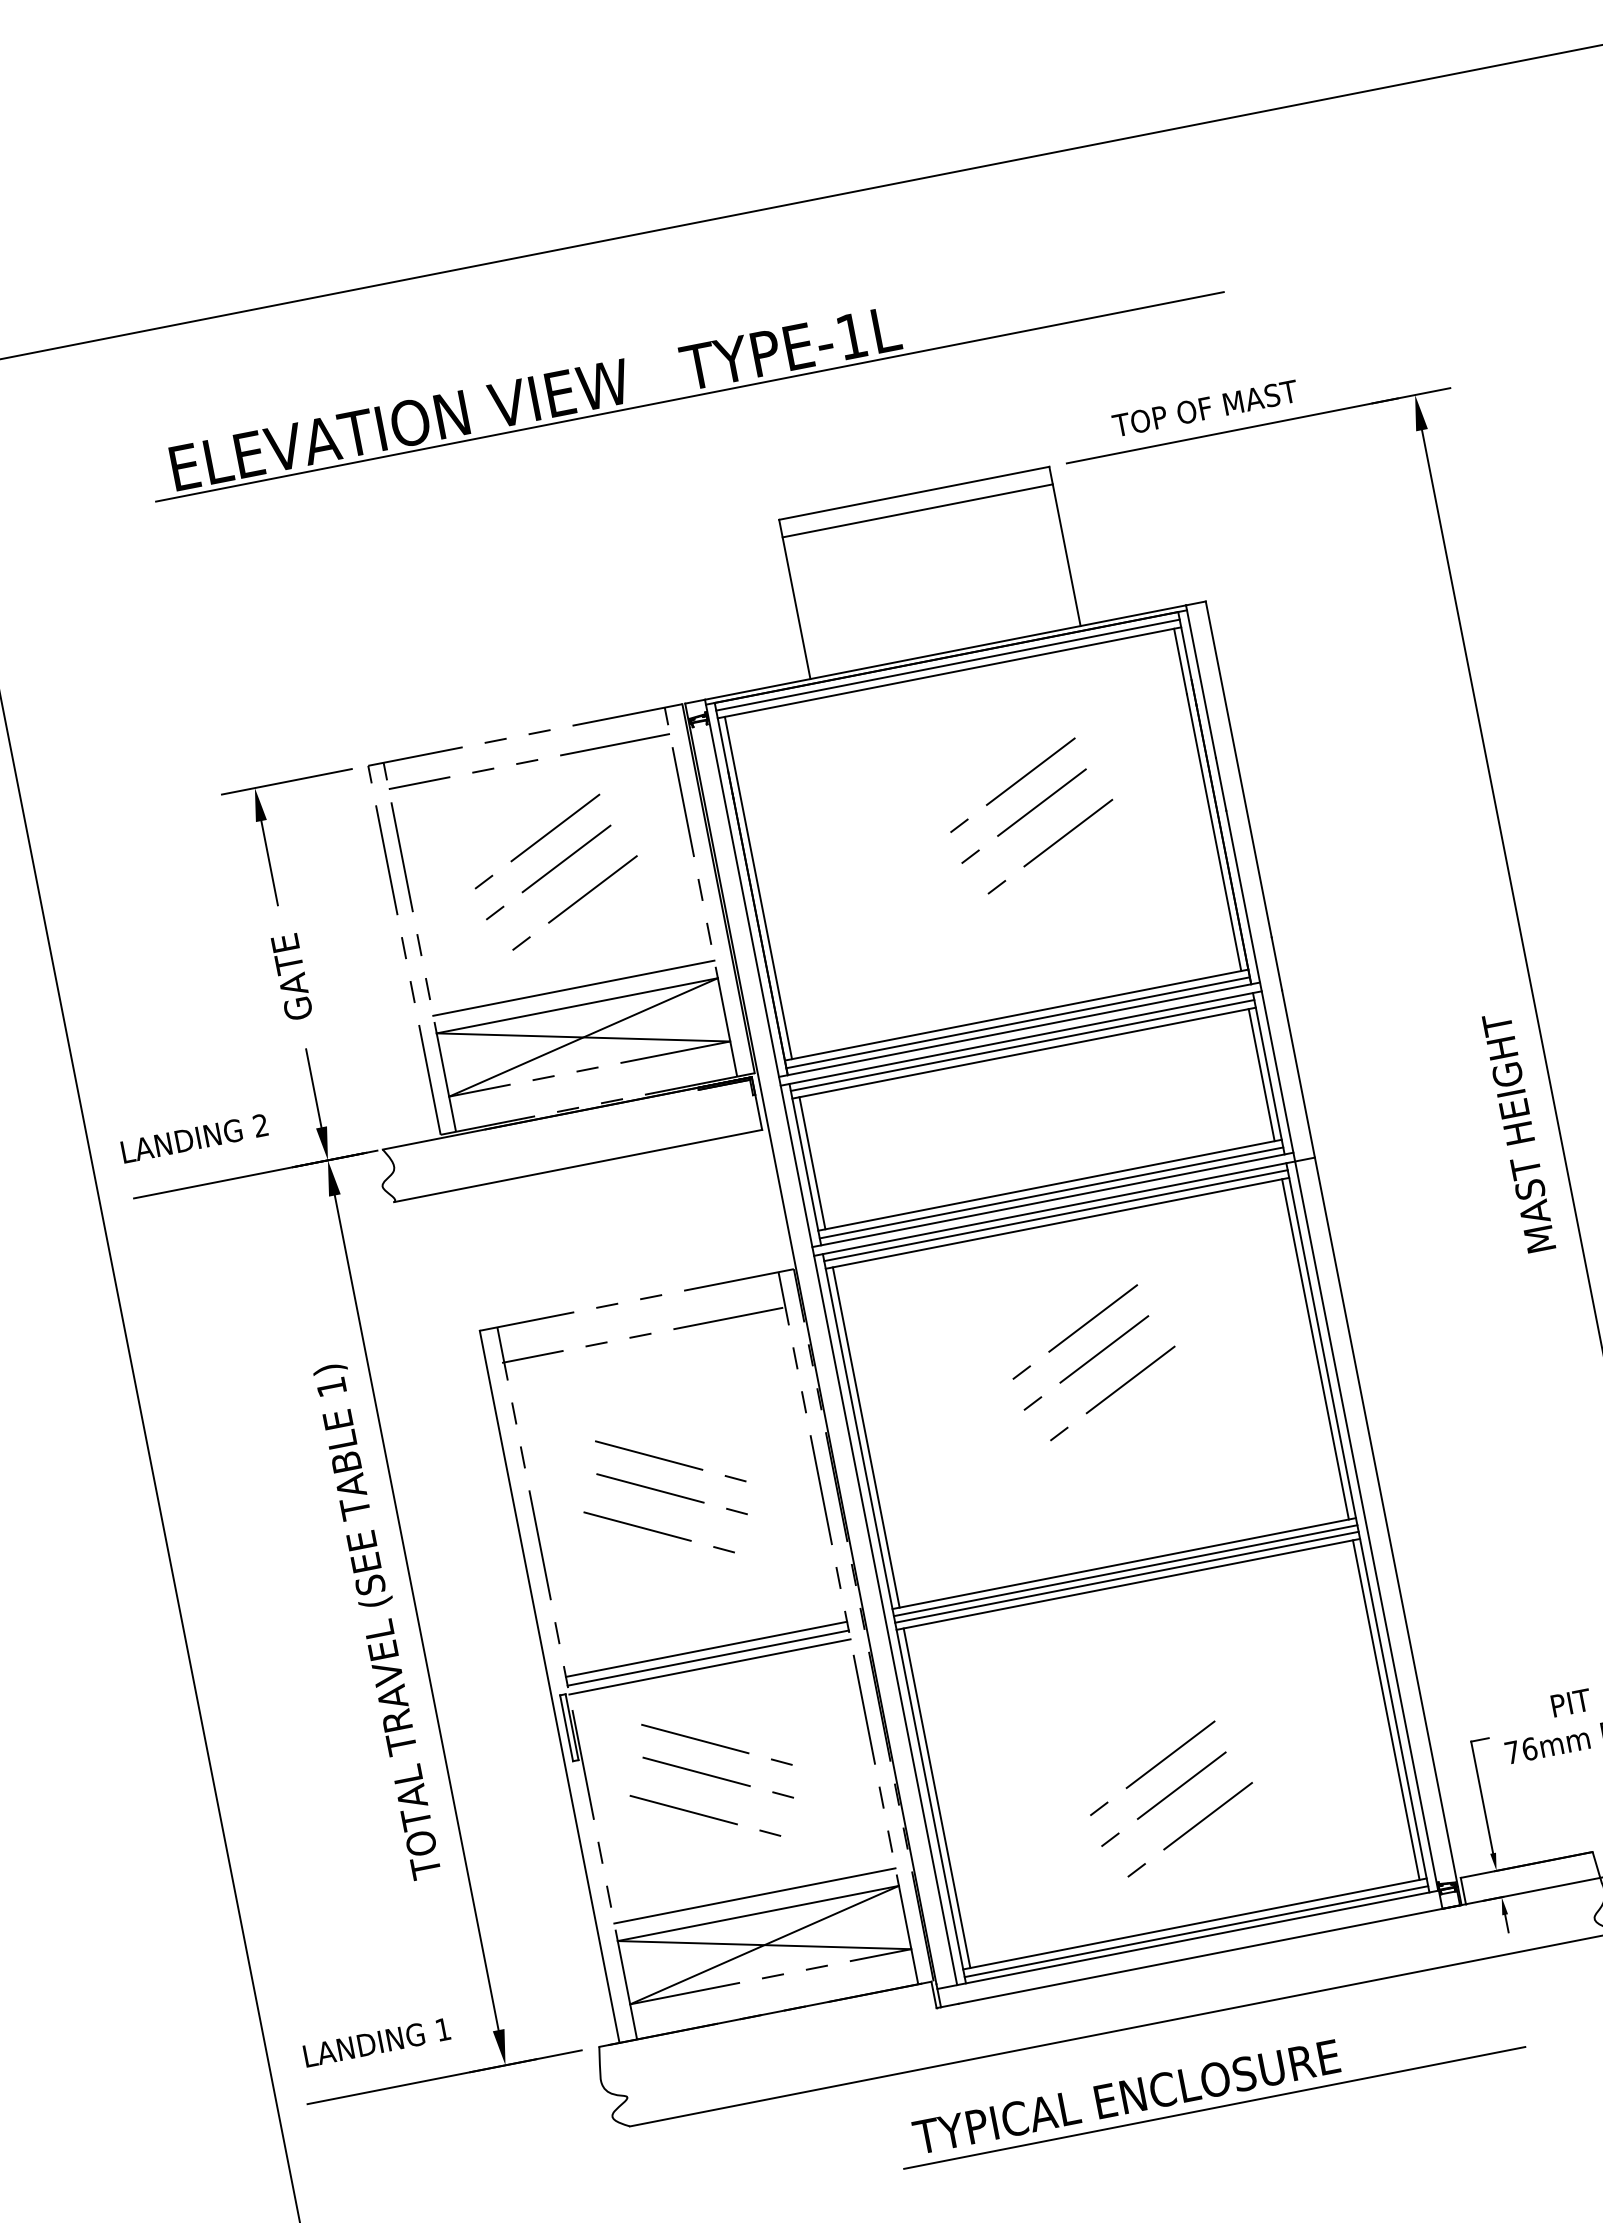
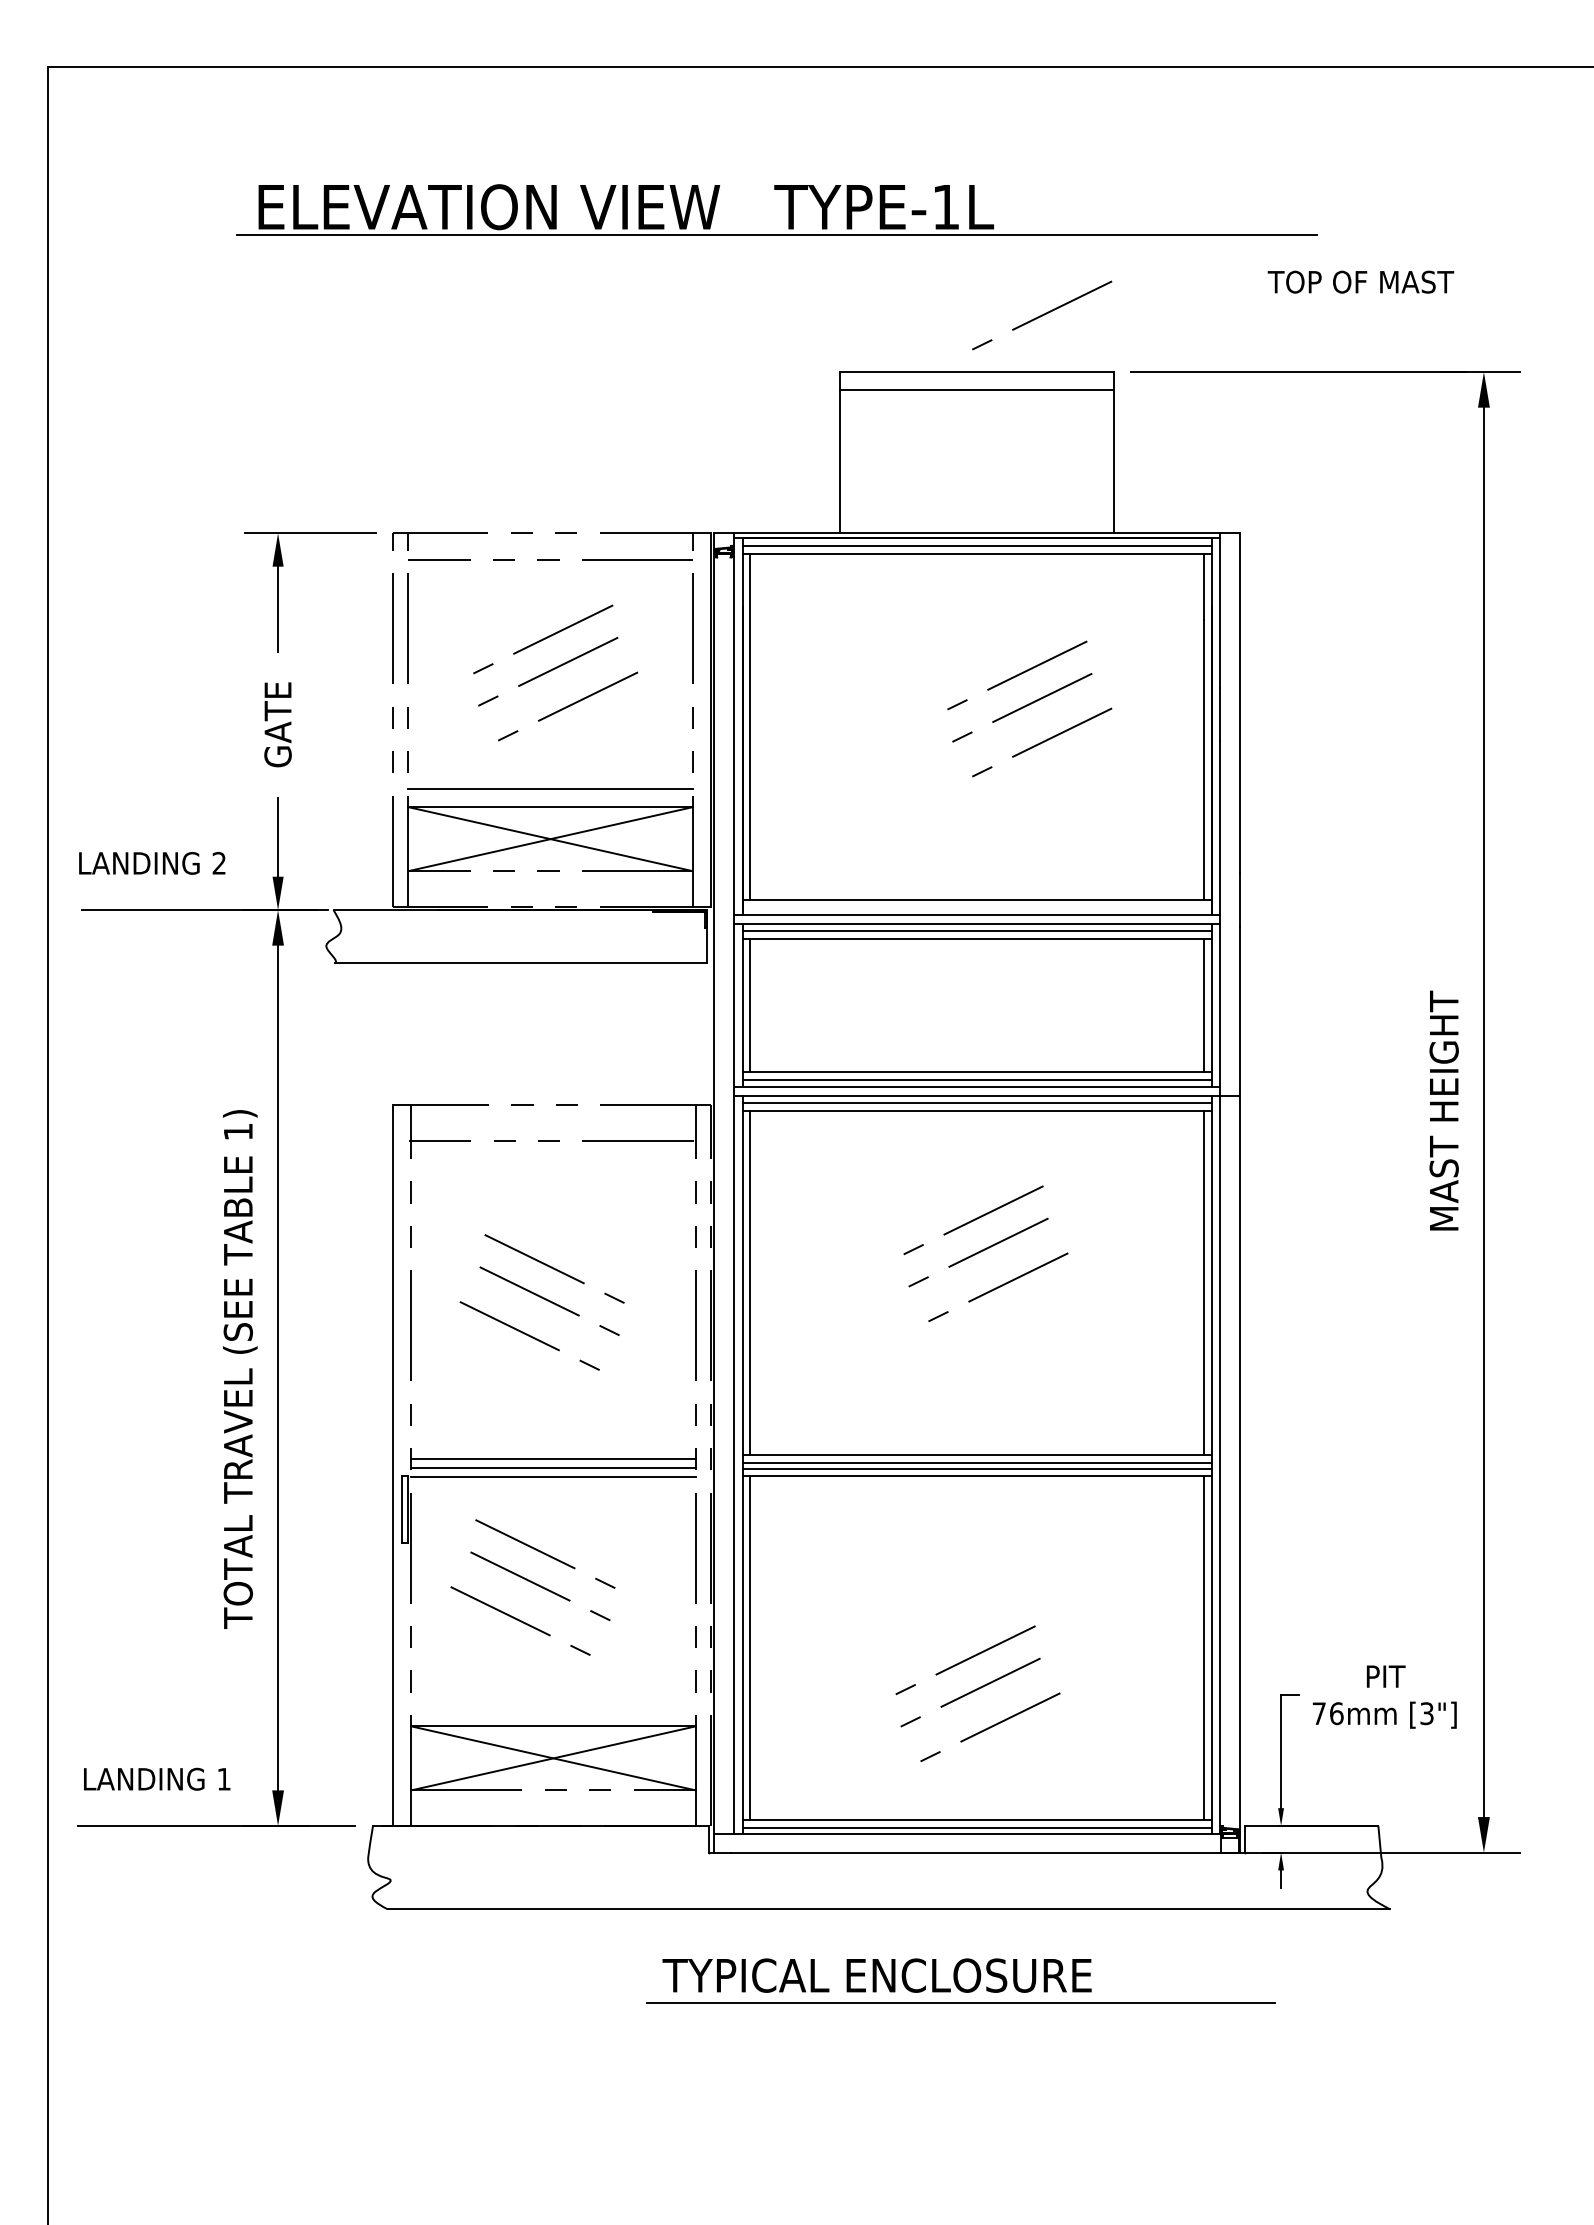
text: (1204, 407) -> (1360, 281), moved
line: (968, 424) -> (1042, 315), added
line: (1017, 1022) -> (976, 907), removed
line: (754, 1895) -> (553, 1708), removed

